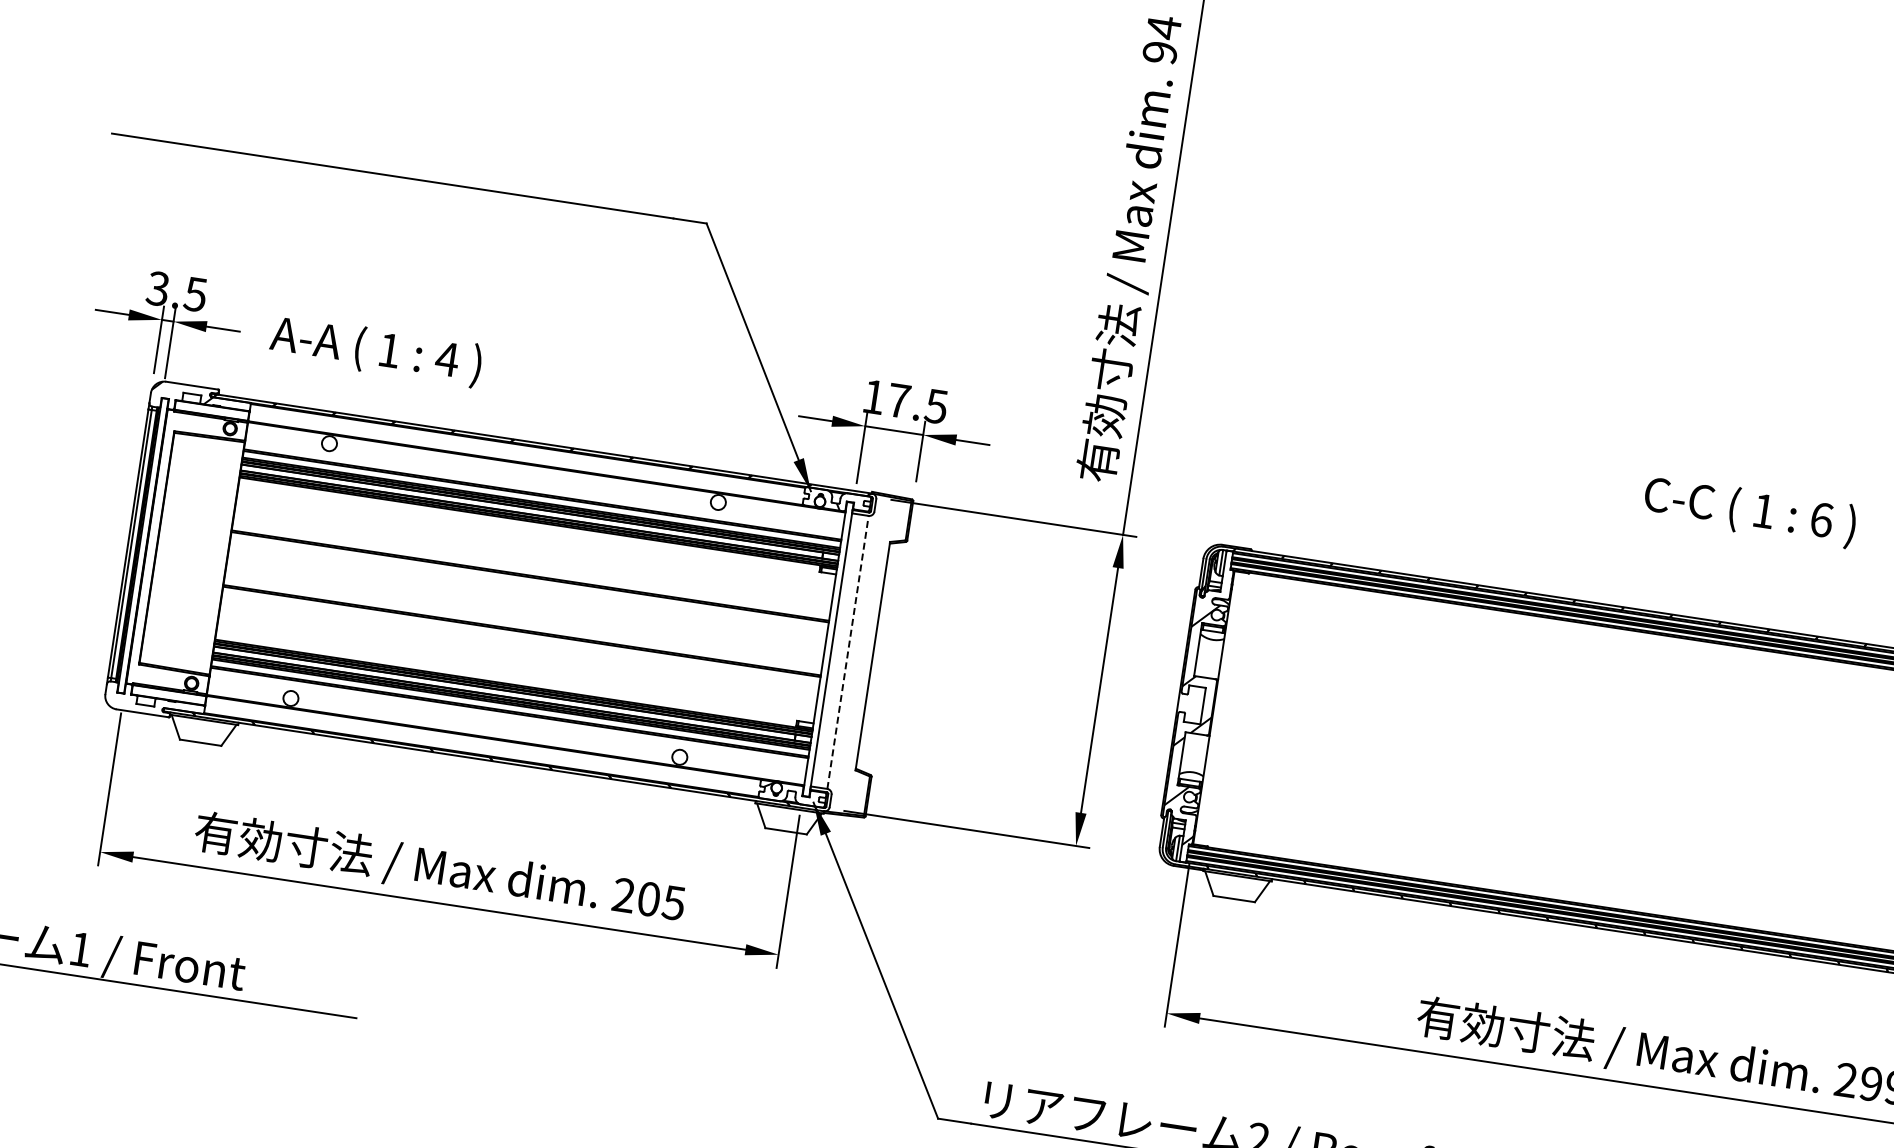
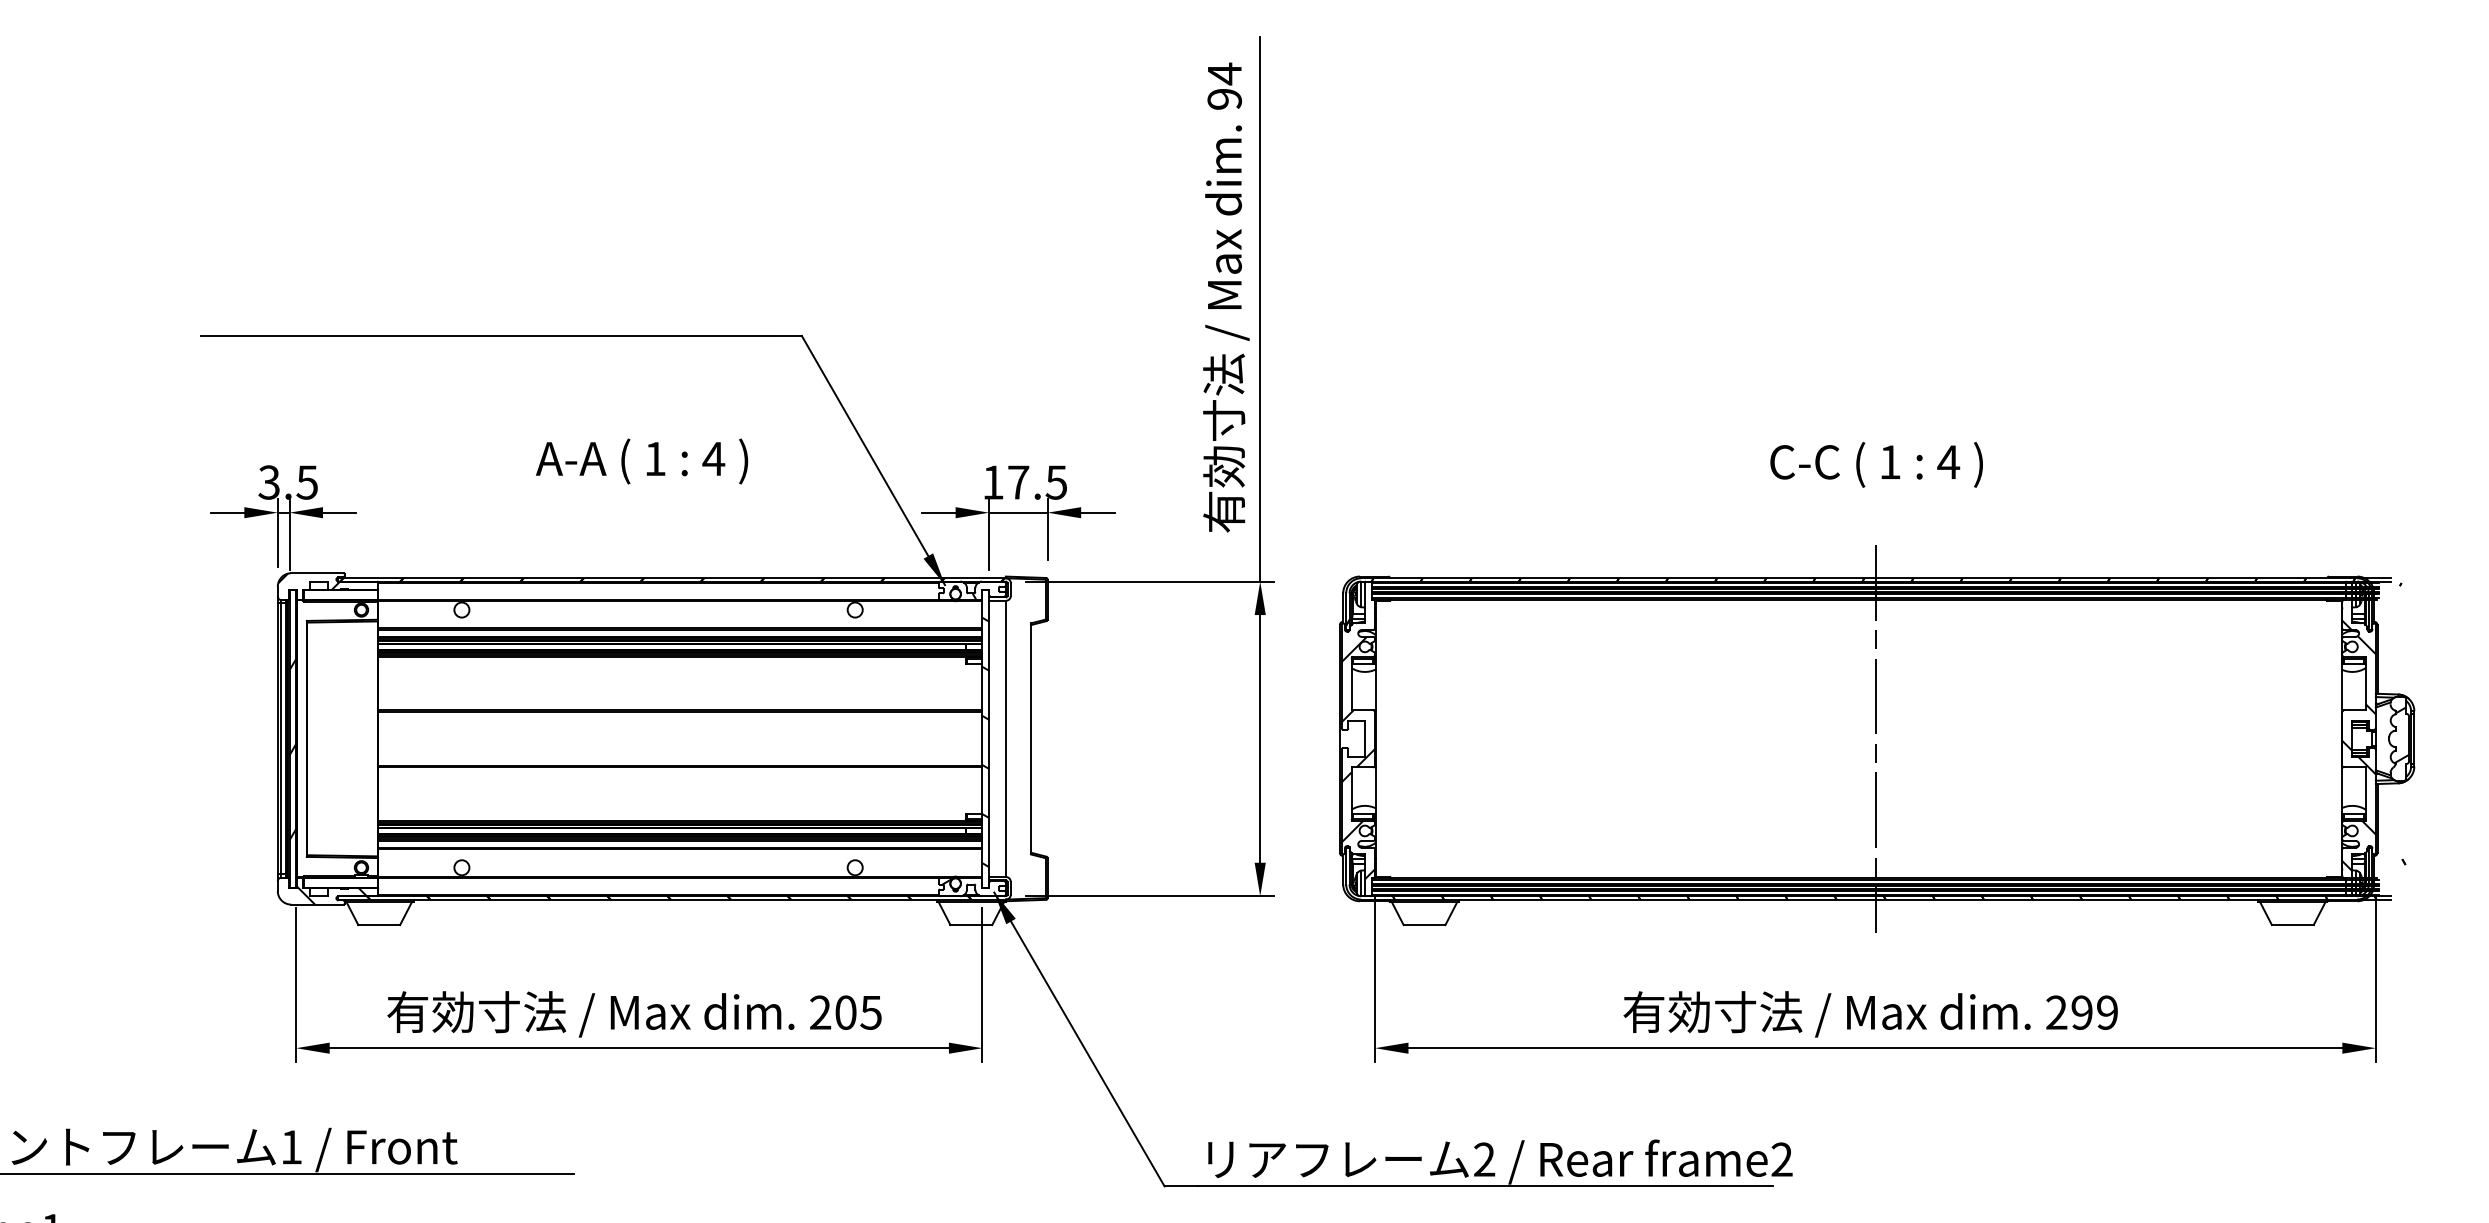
text: (376, 351) -> (642, 461), moved
text: (1821, 520) -> (1948, 462), 6 -> 4
hatch: (141, 556) -> (292, 749), added
line: (847, 651) -> (1005, 738), dashed -> solid
hatch: (827, 652) -> (985, 742), added
hatch: (154, 700) -> (327, 890), added
line: (1707, 782) -> (1875, 738), added

